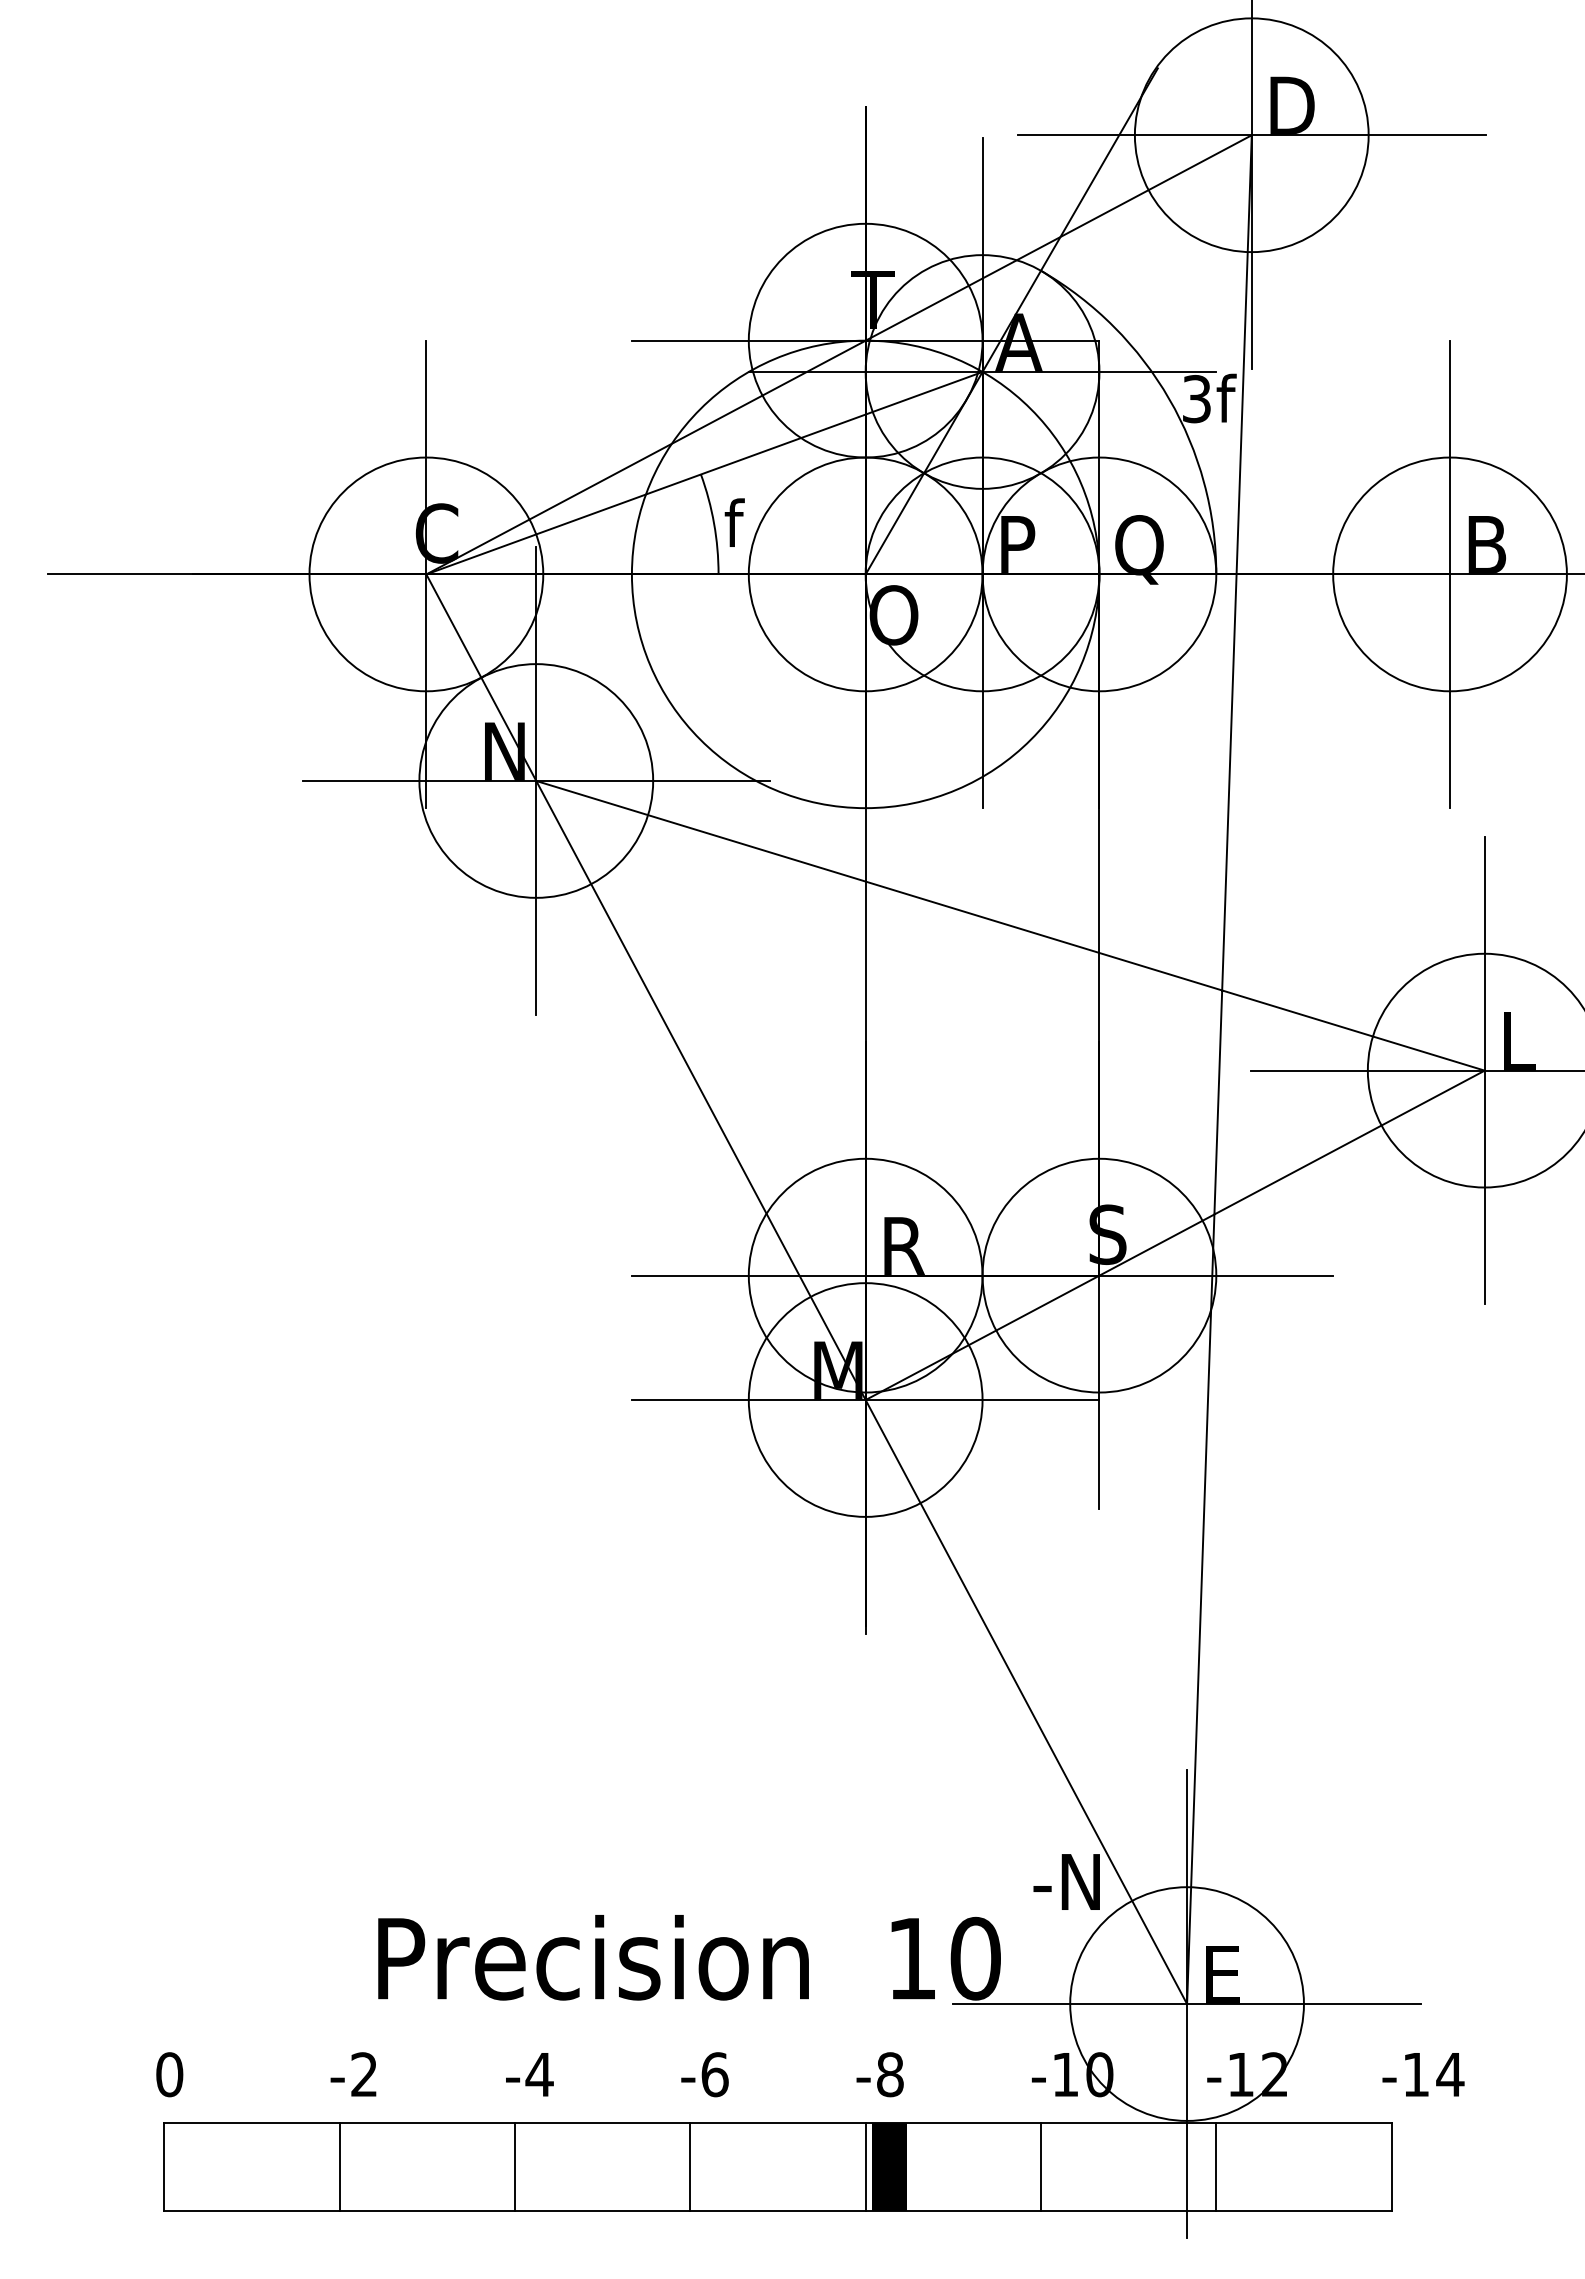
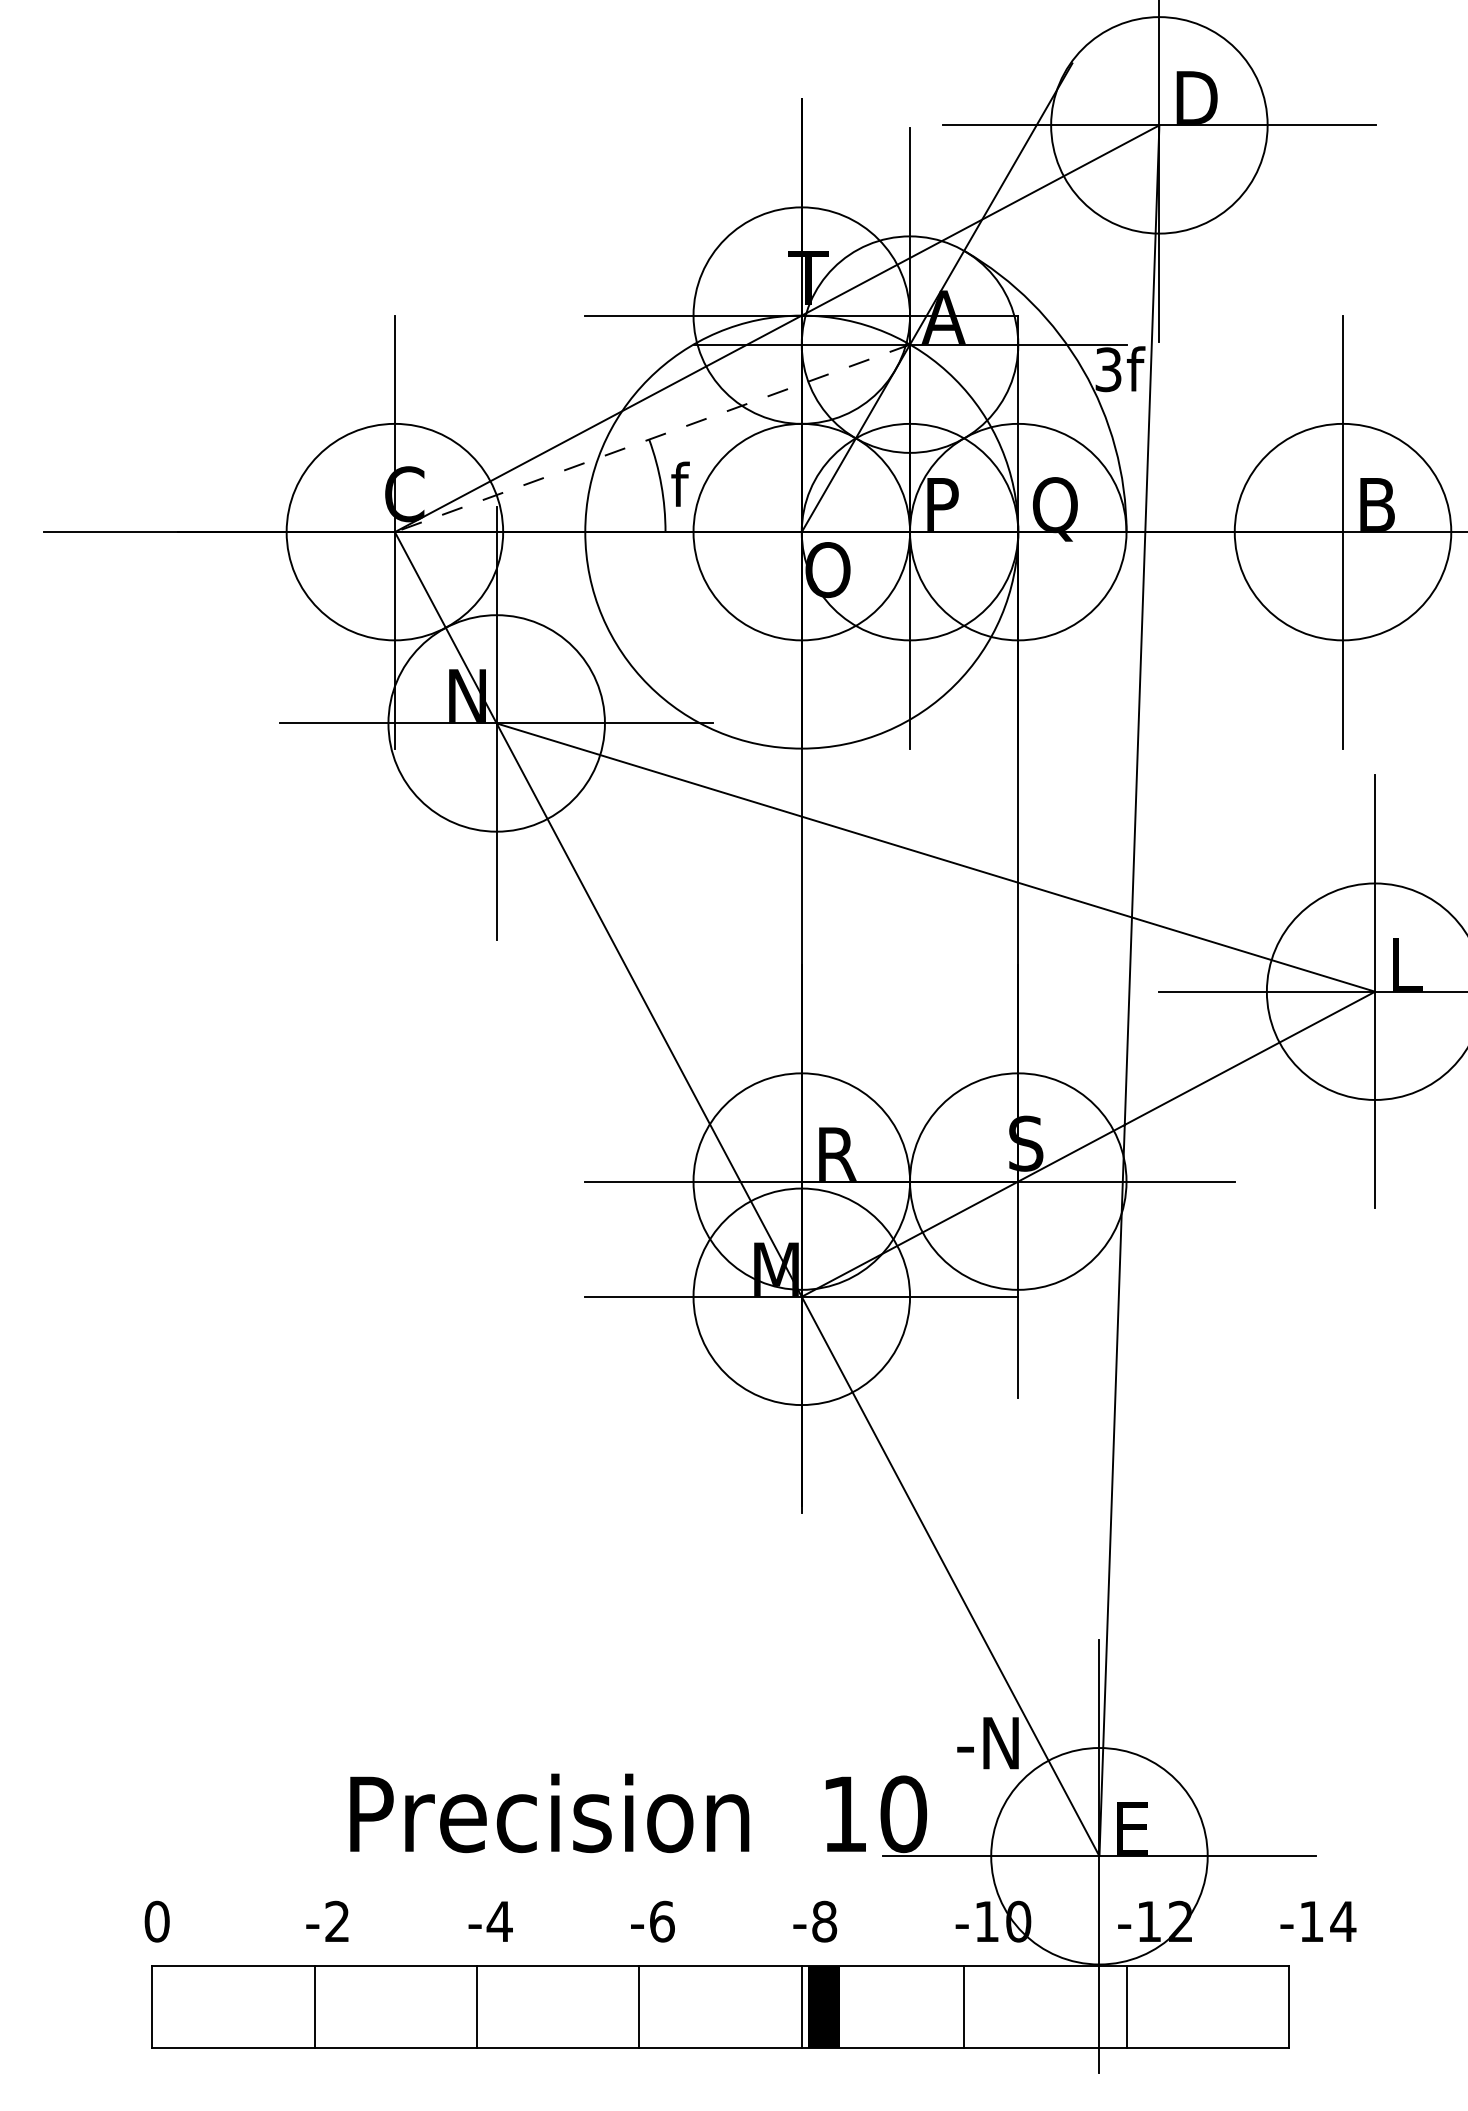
line: (704, 473) -> (652, 438), solid -> dashed

